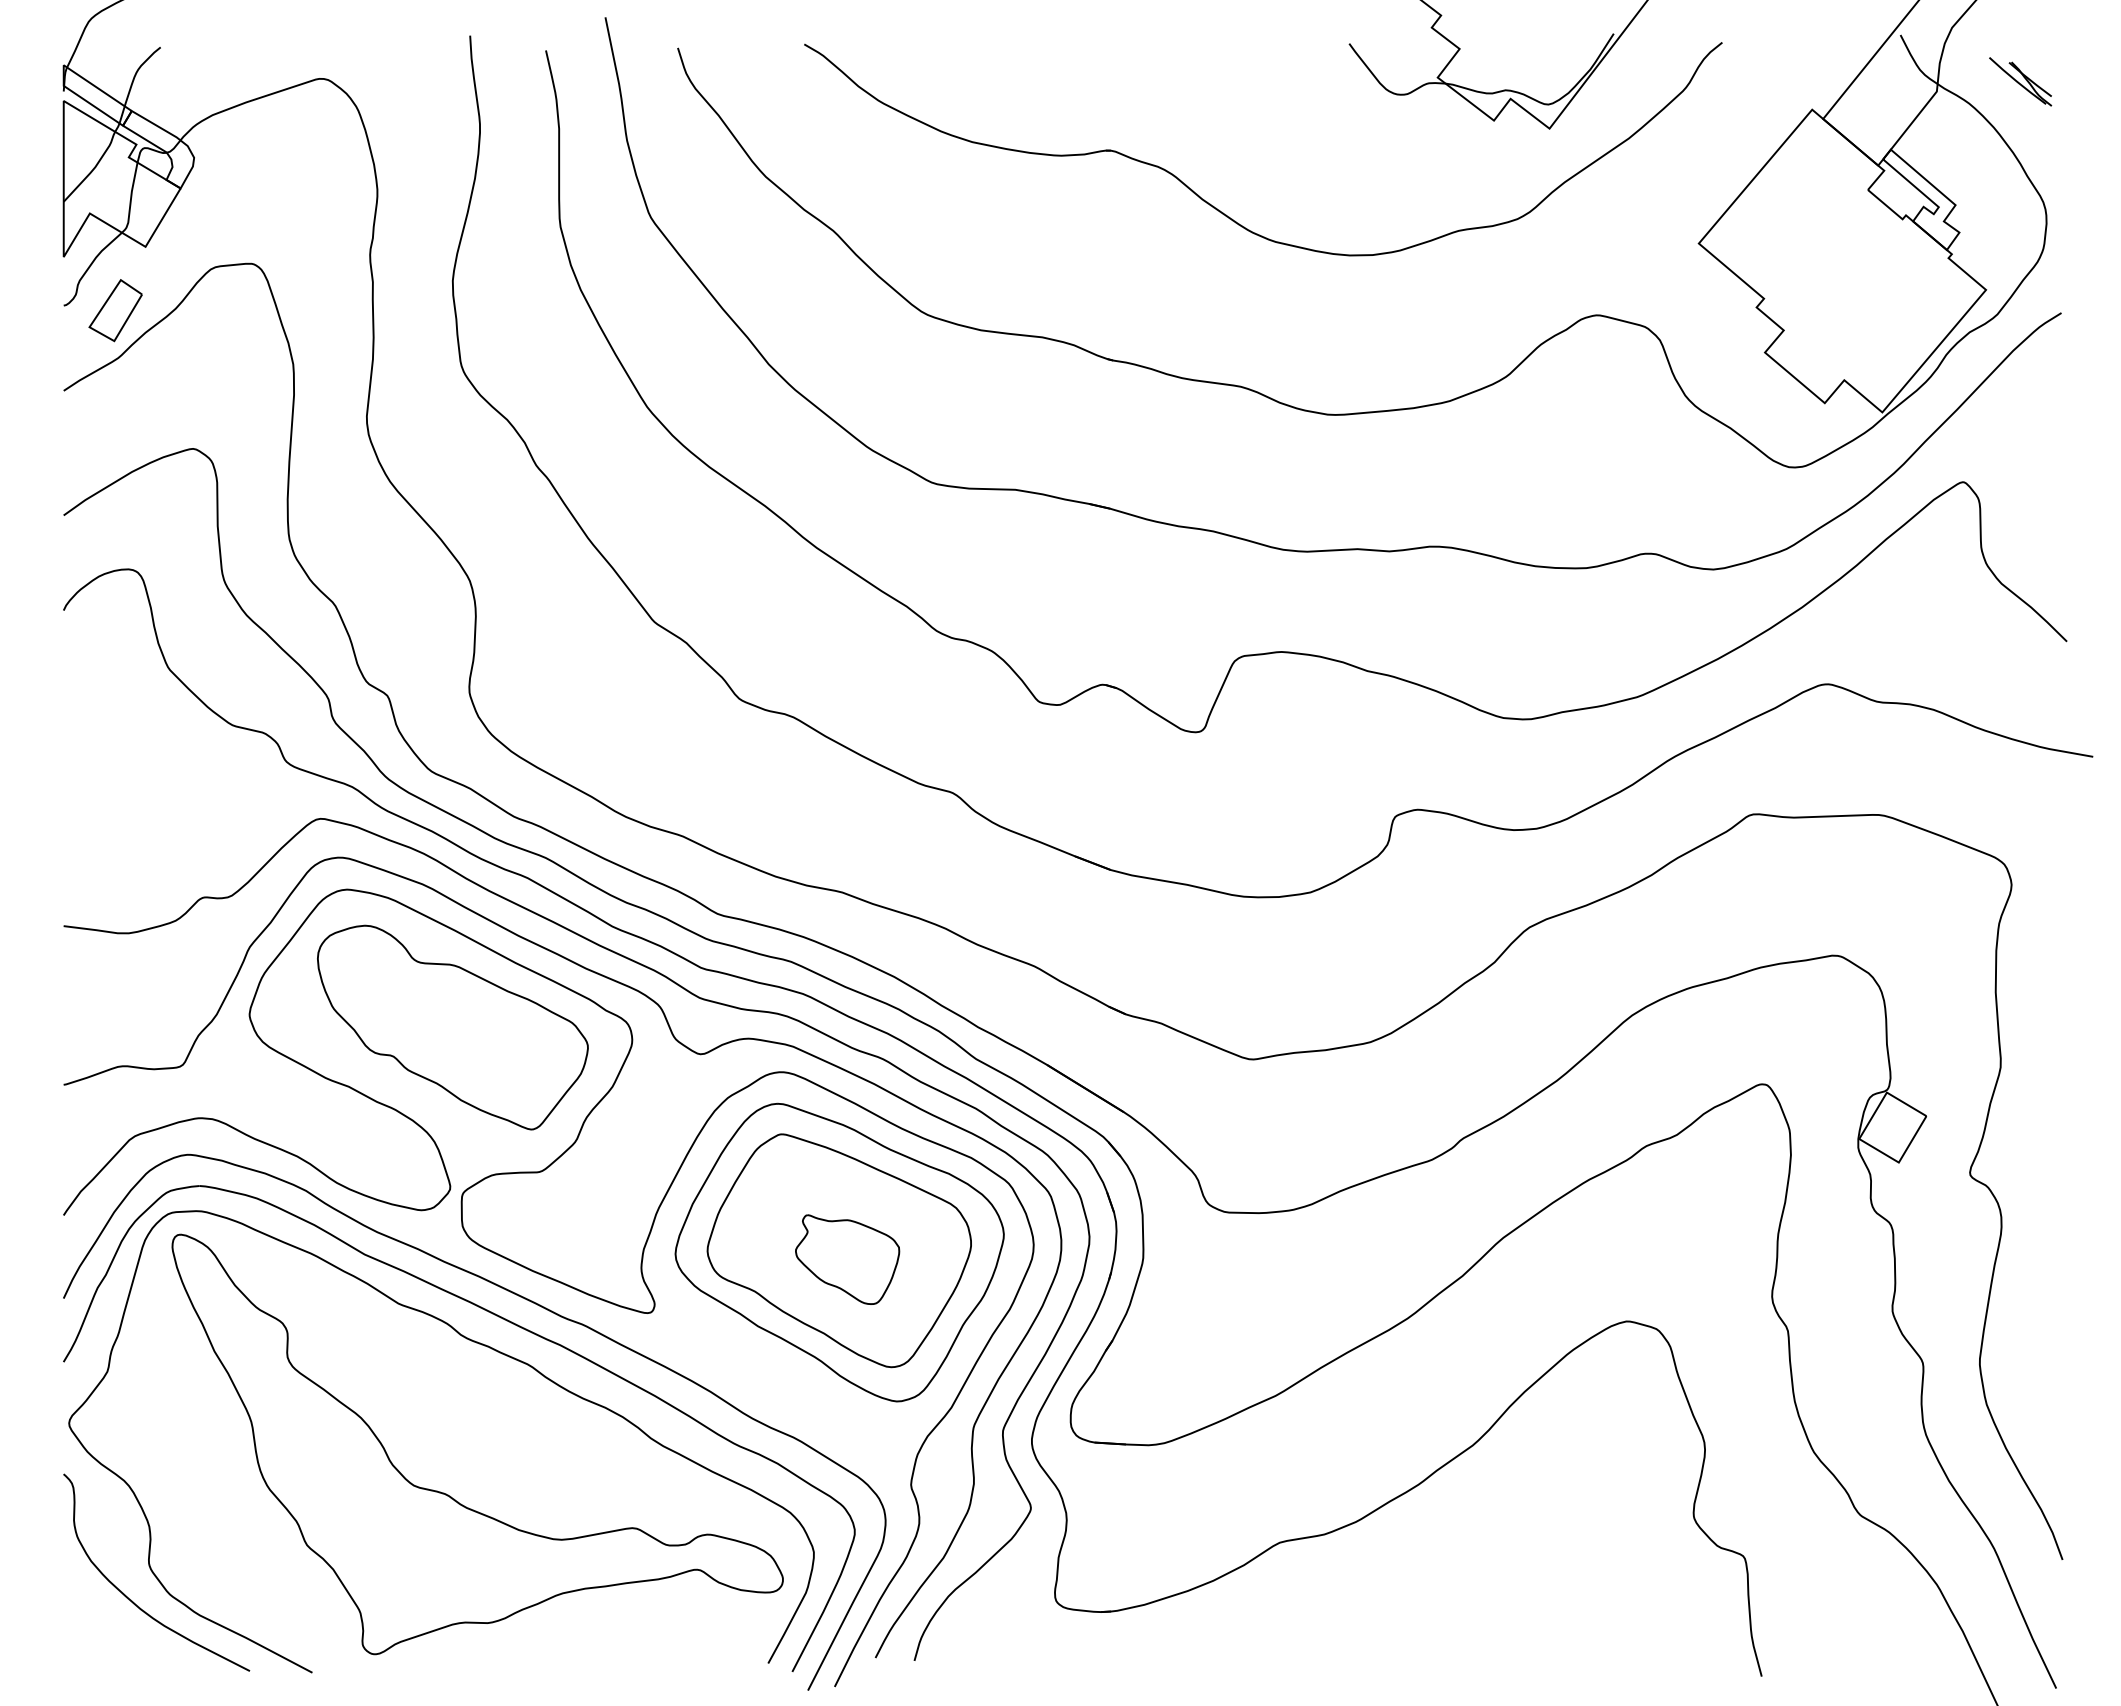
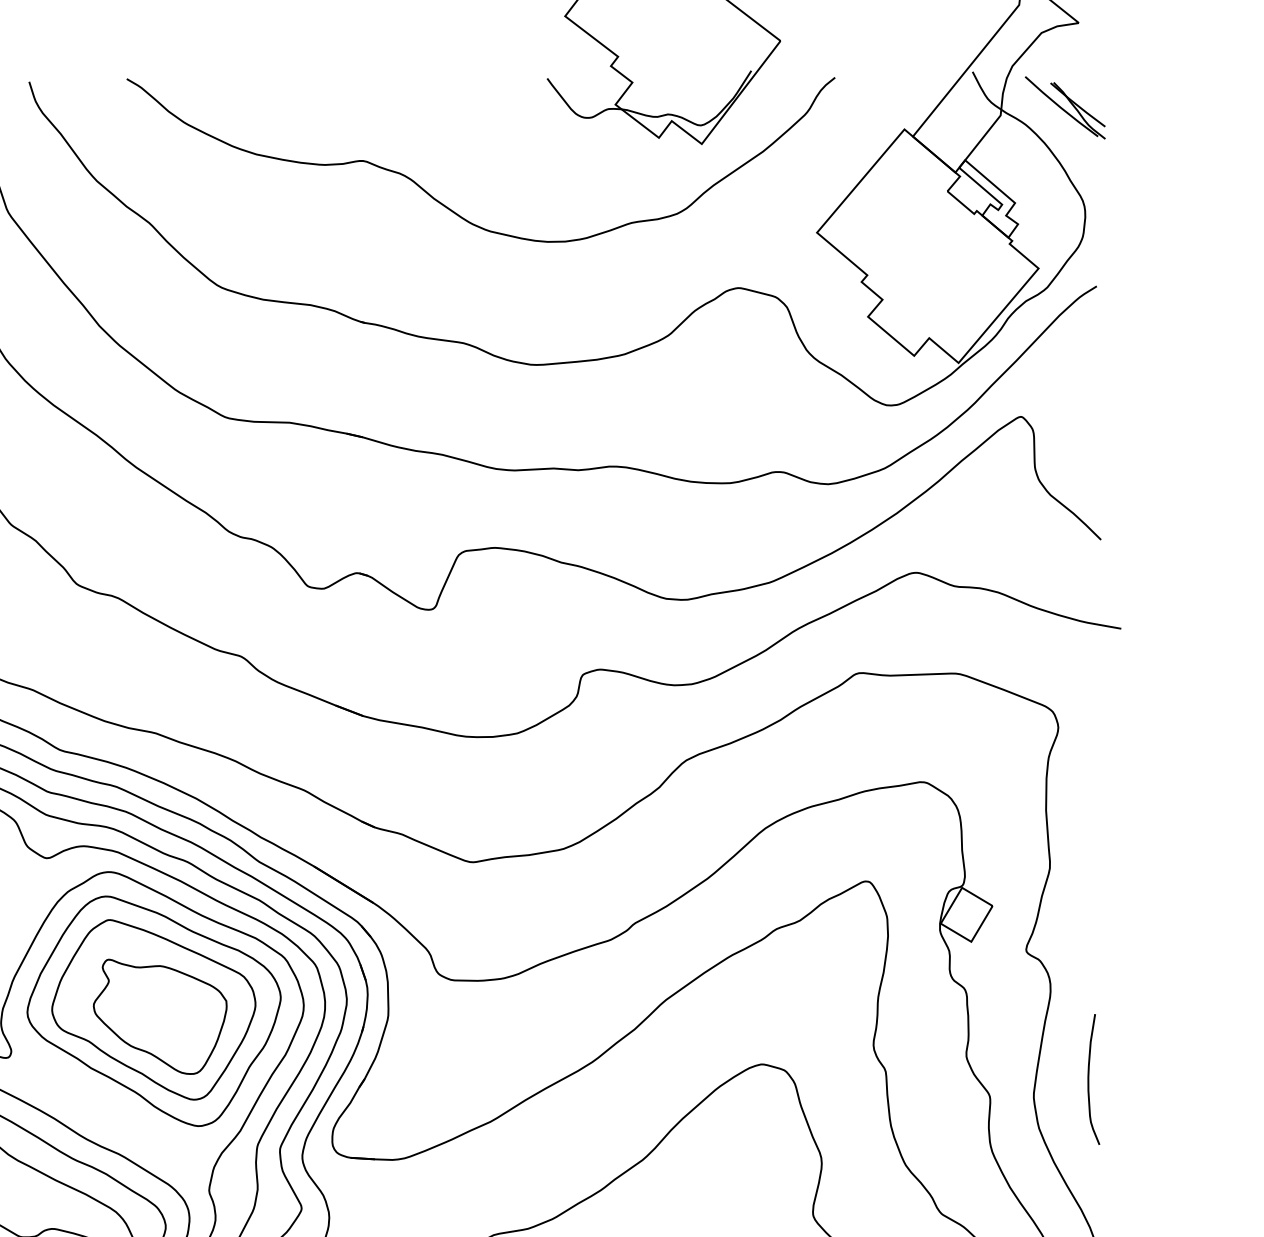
part: (2020, 81) -> (1065, 107), size x1.67
part: (847, 1259) -> (160, 1016), size x1.67
curve: (2051, 1340) -> (1089, 1079), added

